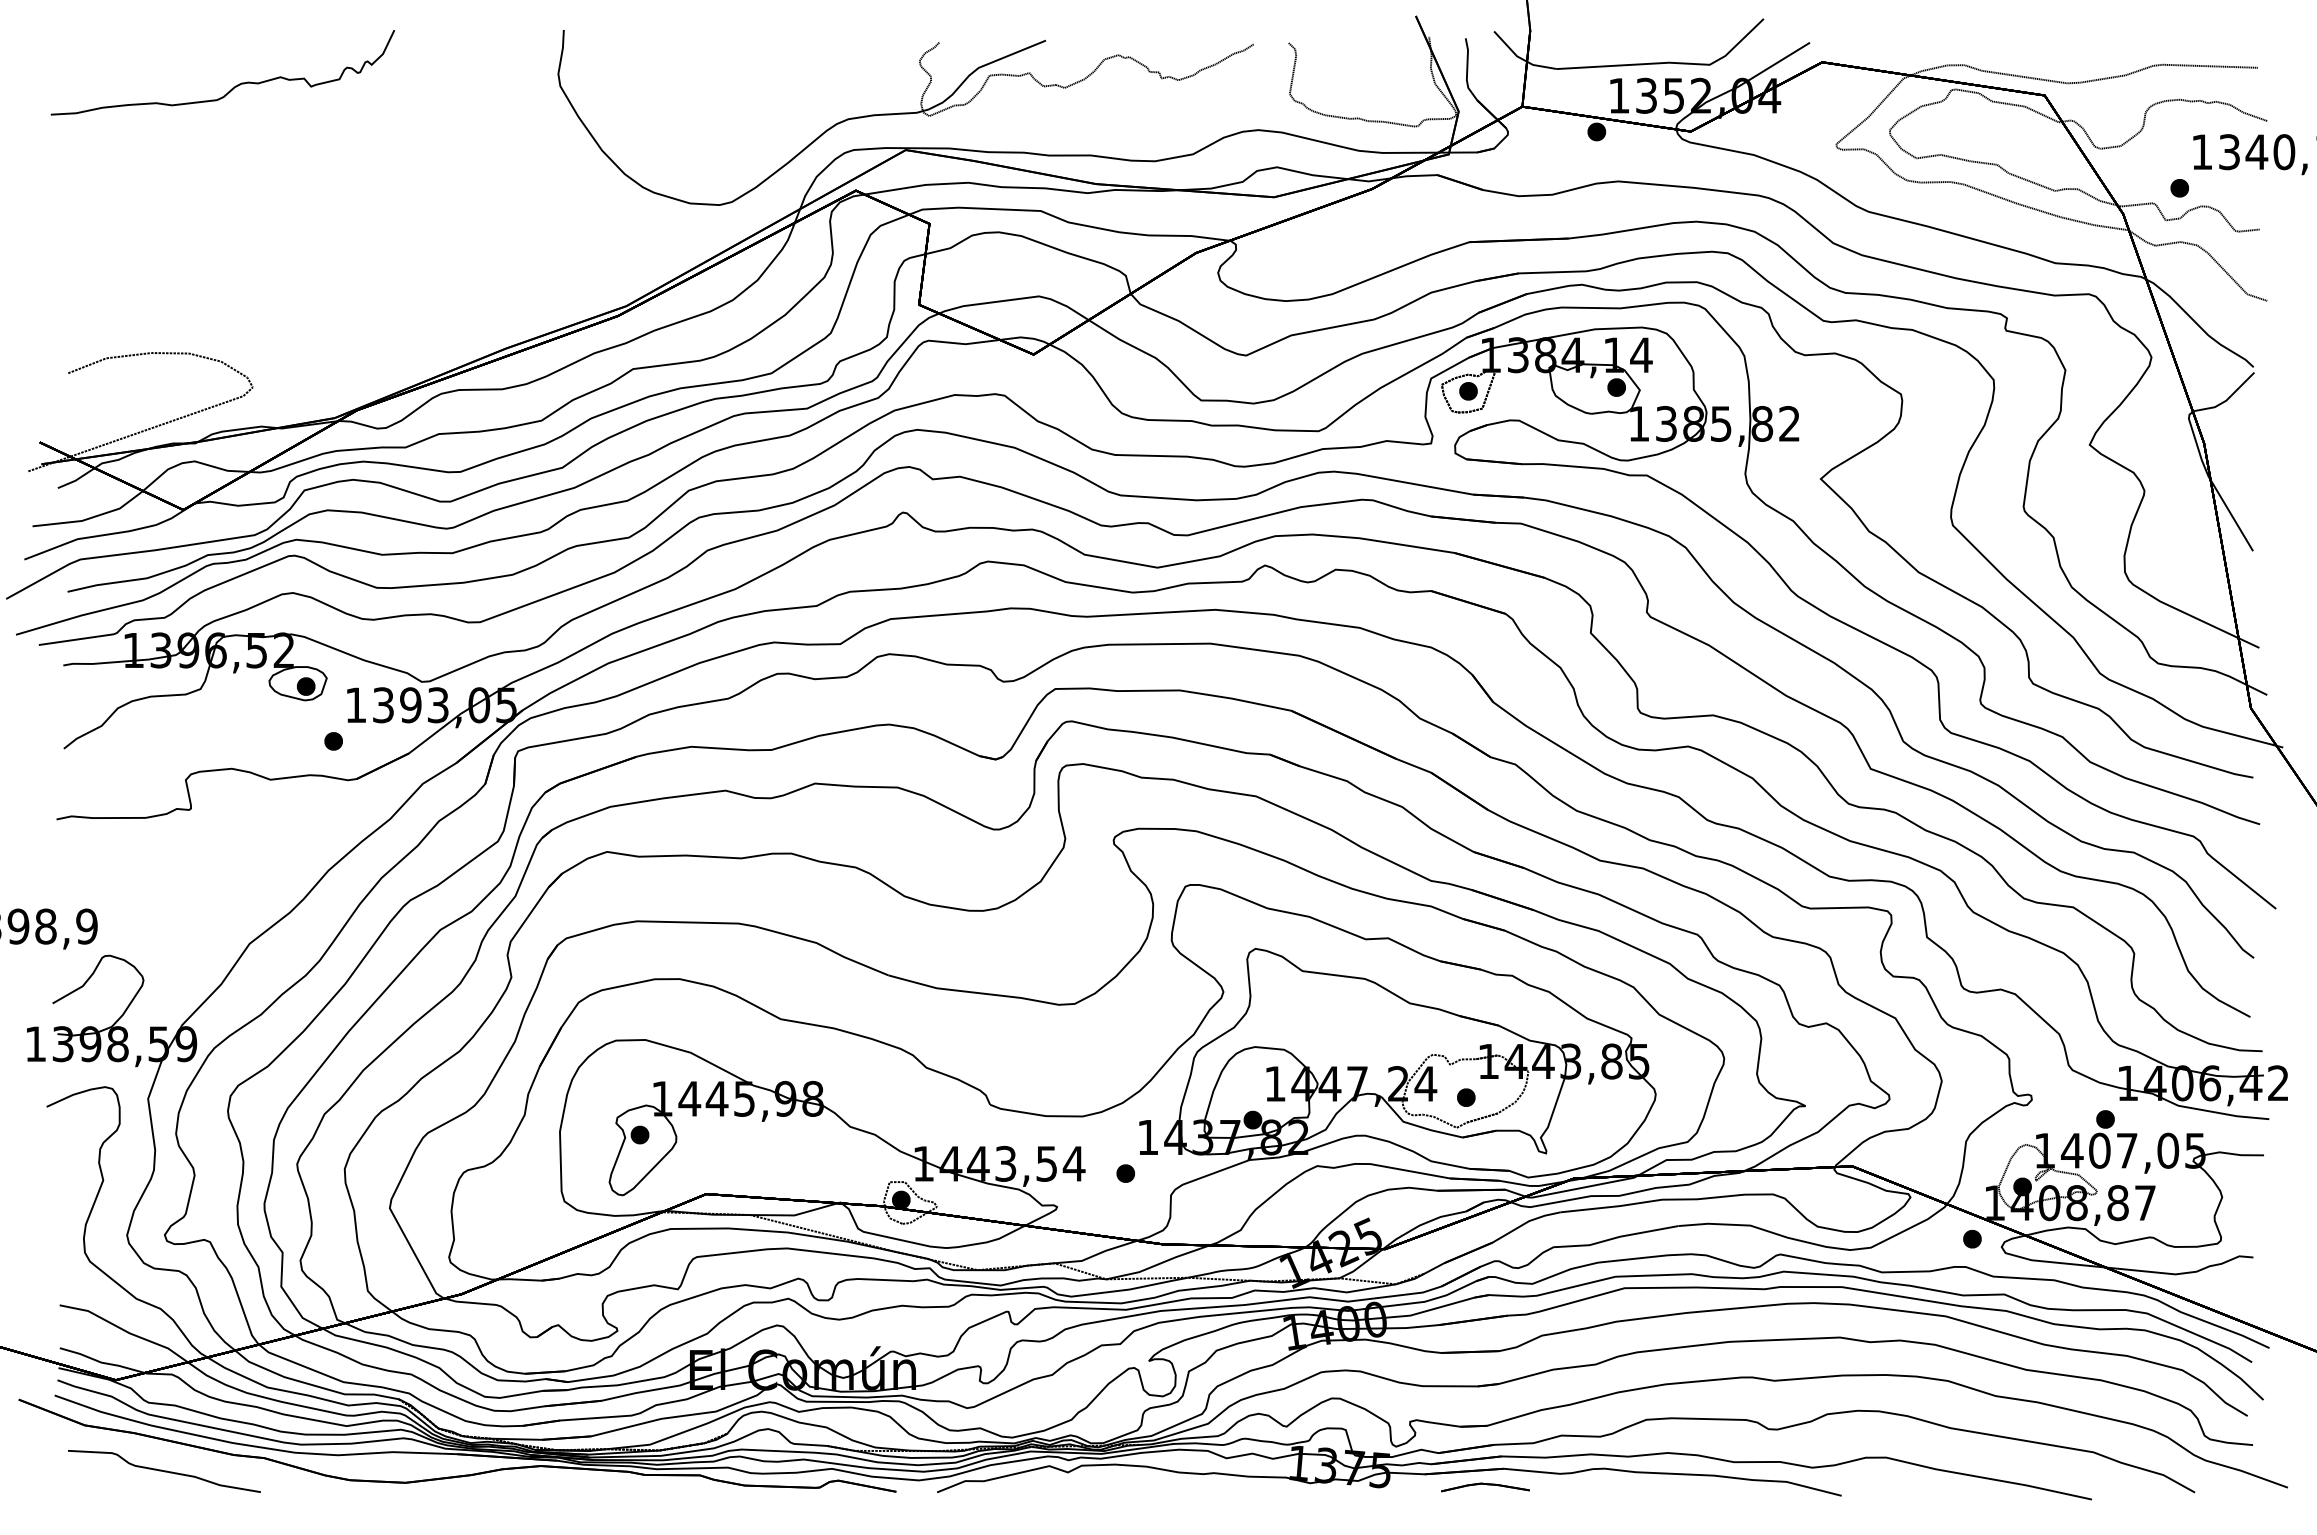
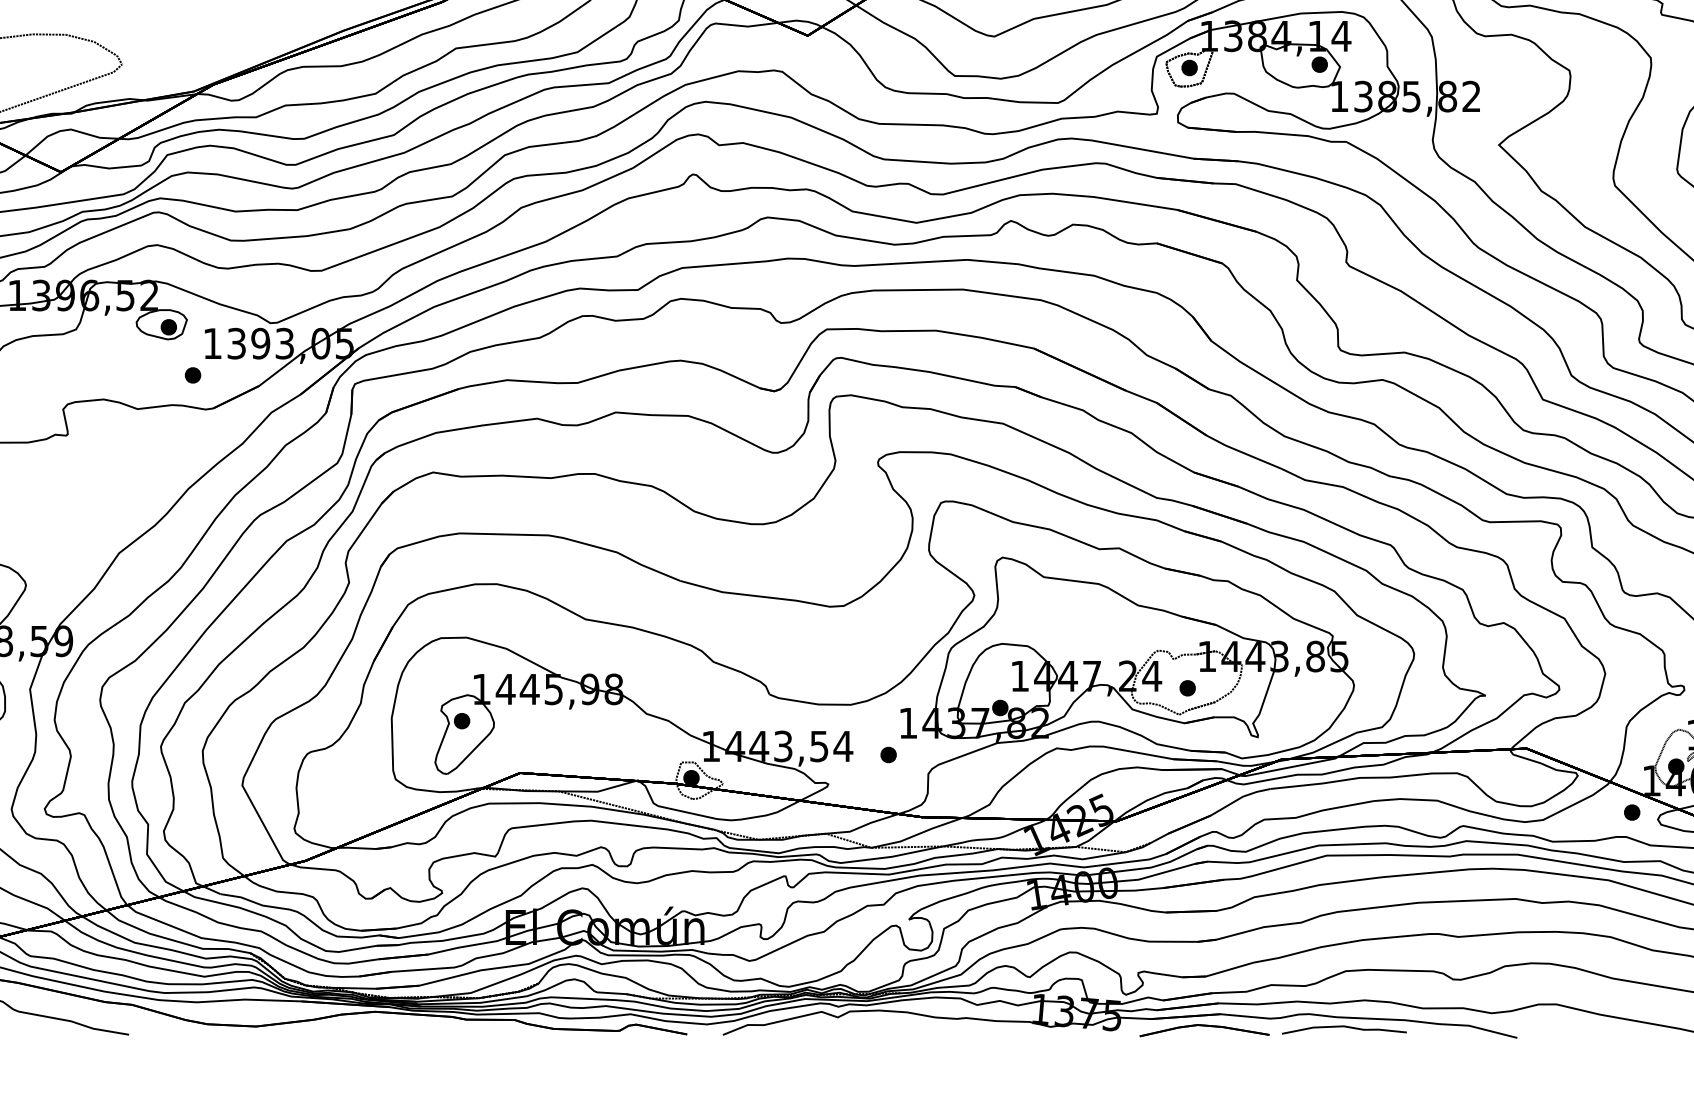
curve: (1644, 1483) -> (1344, 1027), added
part: (1485, 1487) -> (1204, 1030), size x1.67

